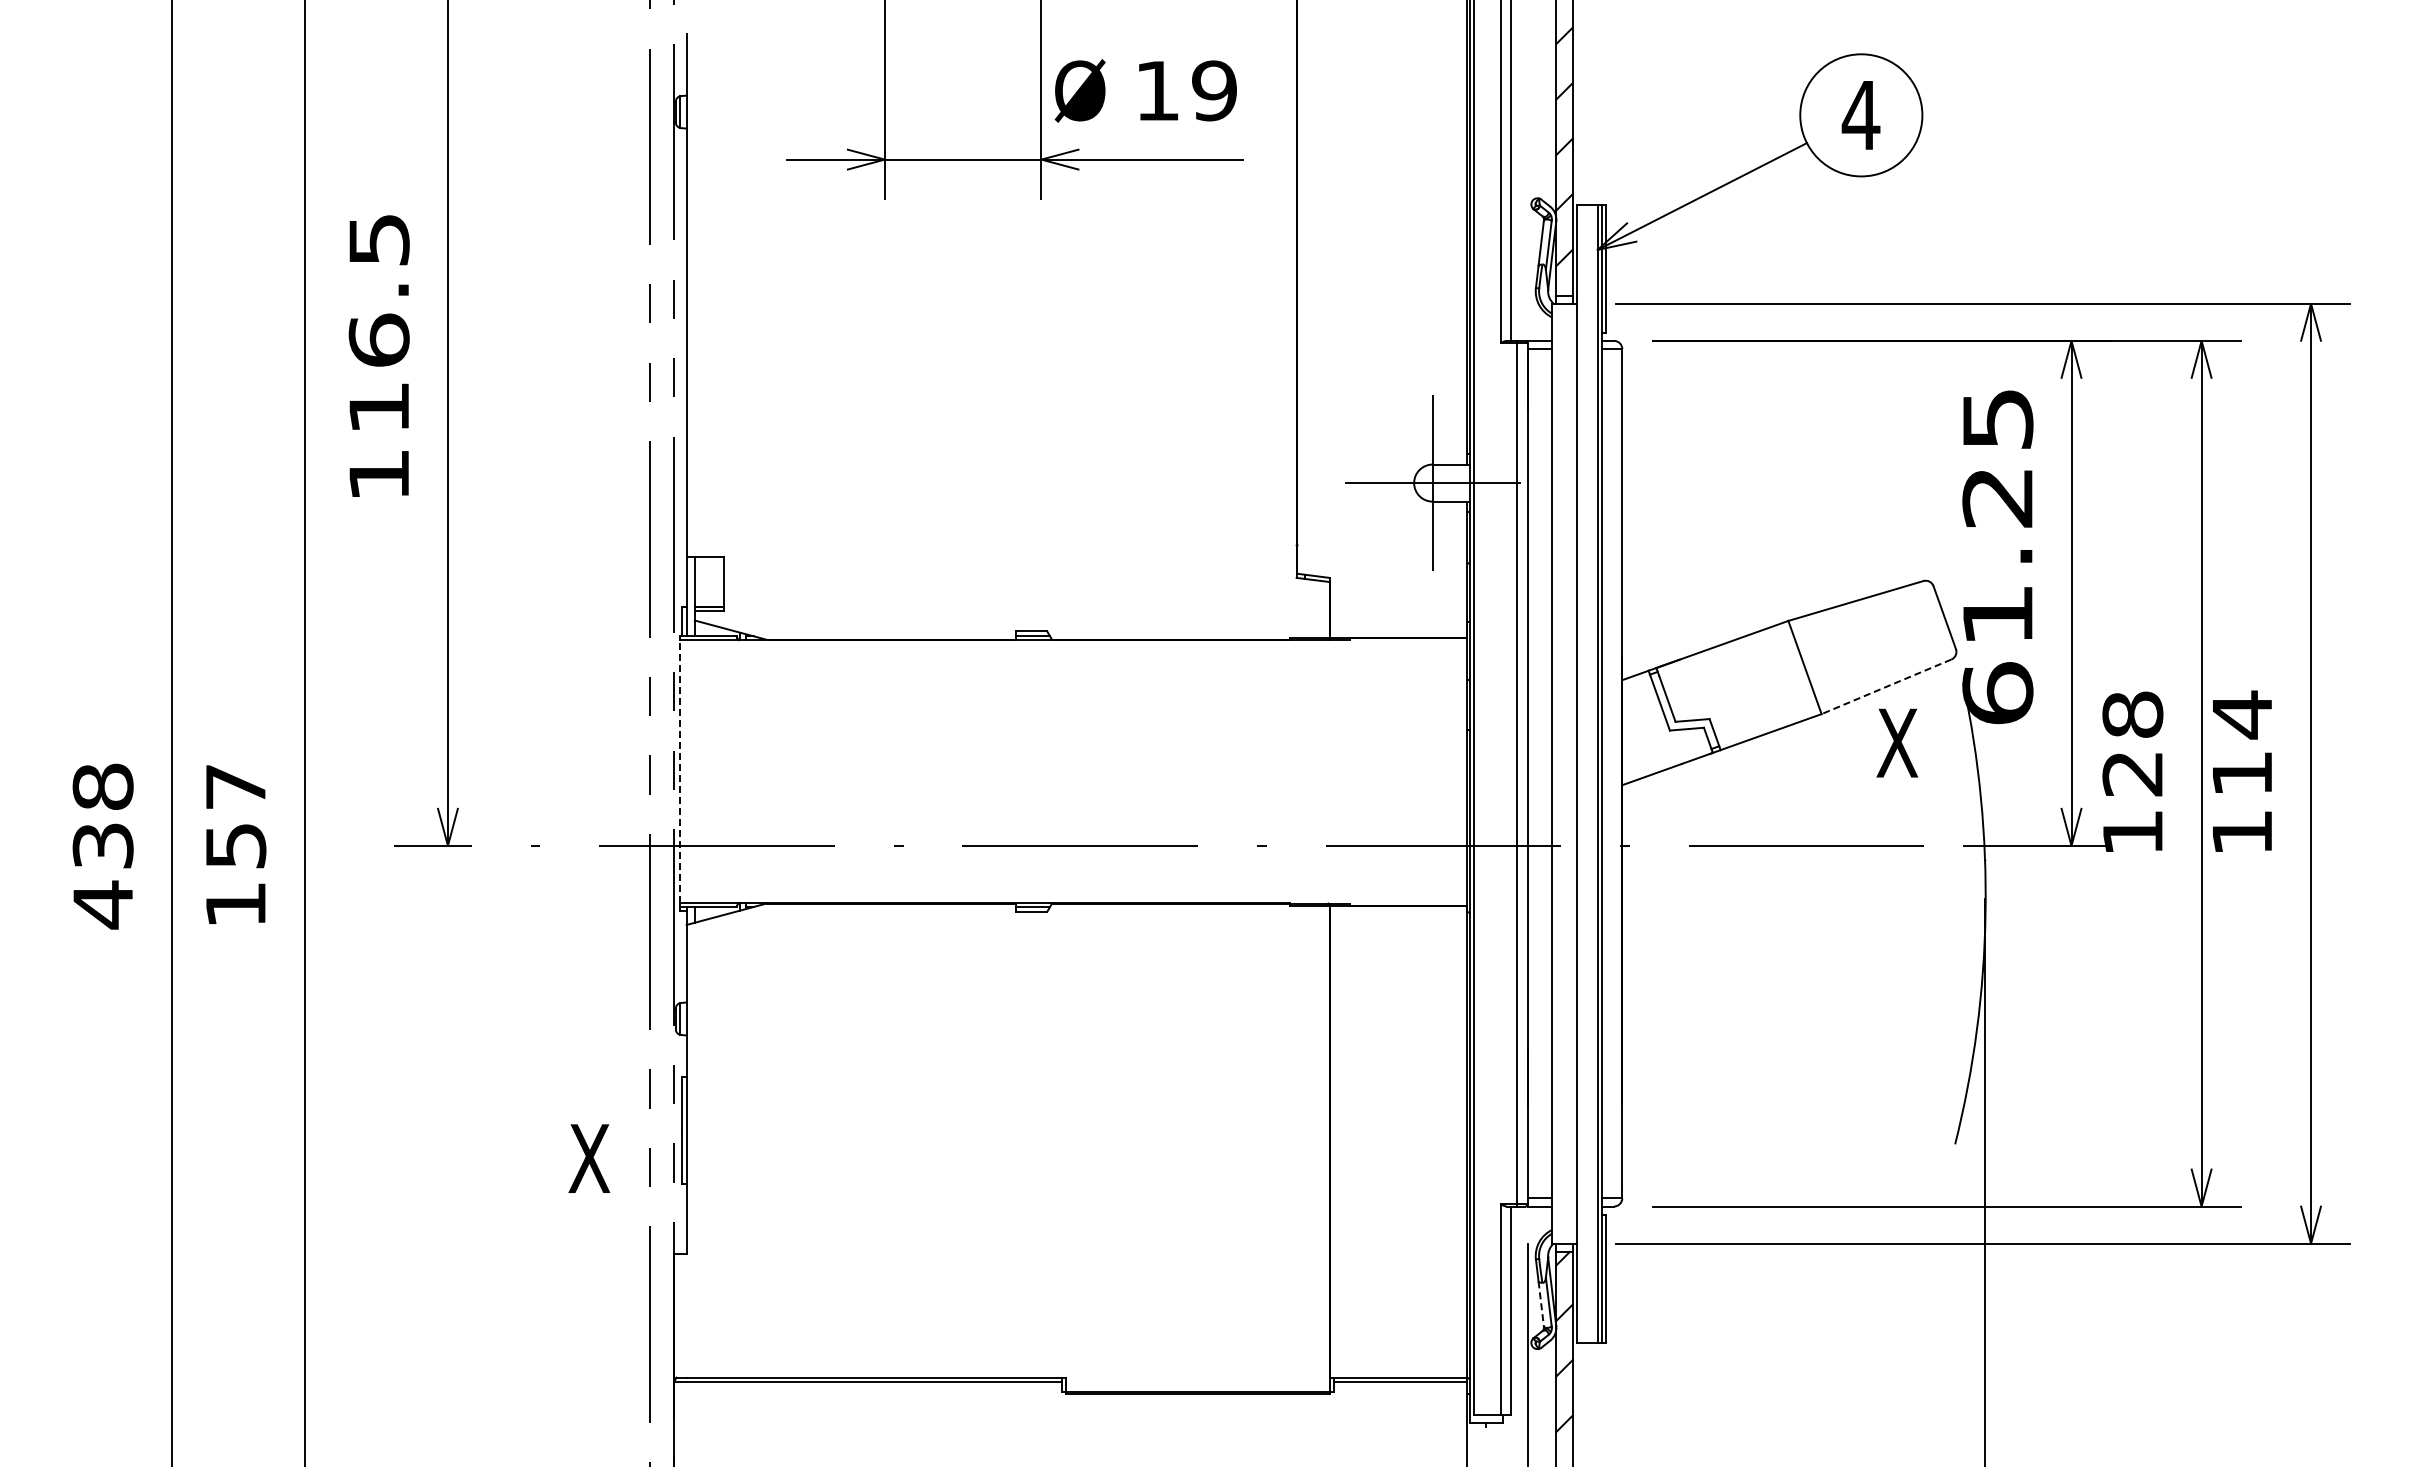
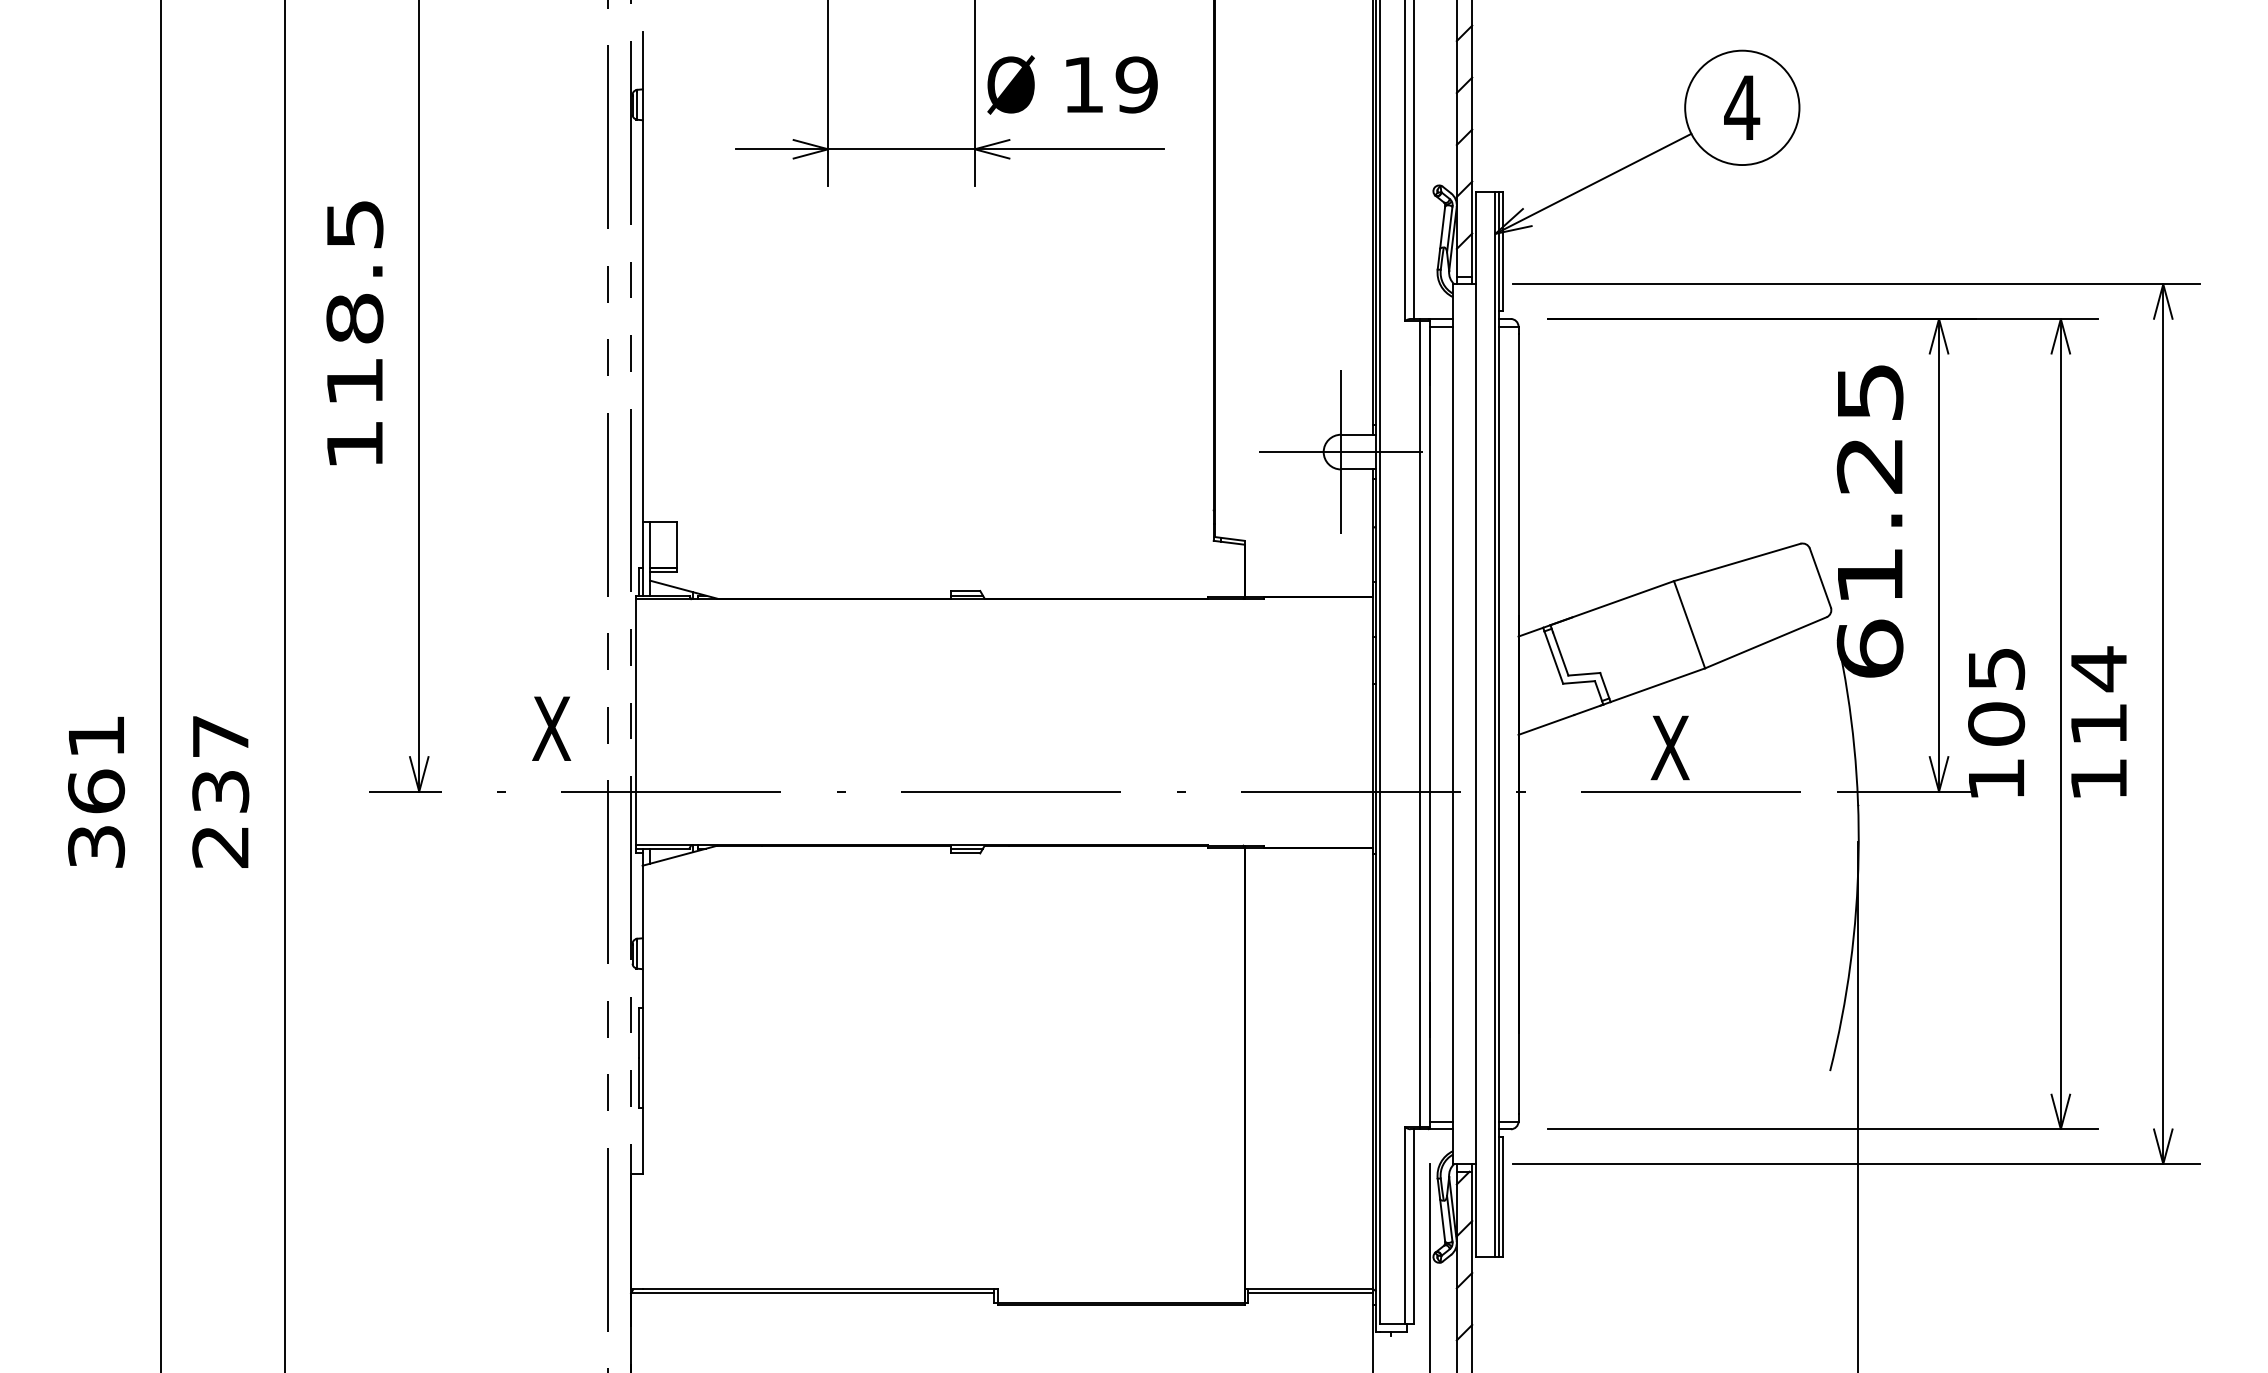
text: (378, 339) -> (354, 317), 116.5 -> 118.5
line: (1886, 687) -> (1765, 643), dashed -> solid
text: (1897, 742) -> (1670, 747), moved
text: (2132, 743) -> (1996, 695), 128 -> 105
line: (680, 771) -> (636, 722), dashed -> solid
text: (102, 846) -> (95, 792), 438 -> 361
text: (235, 875) -> (220, 819), 157 -> 237
text: (589, 1158) -> (551, 728), moved
line: (1541, 1303) -> (1442, 1220), dashed -> solid

